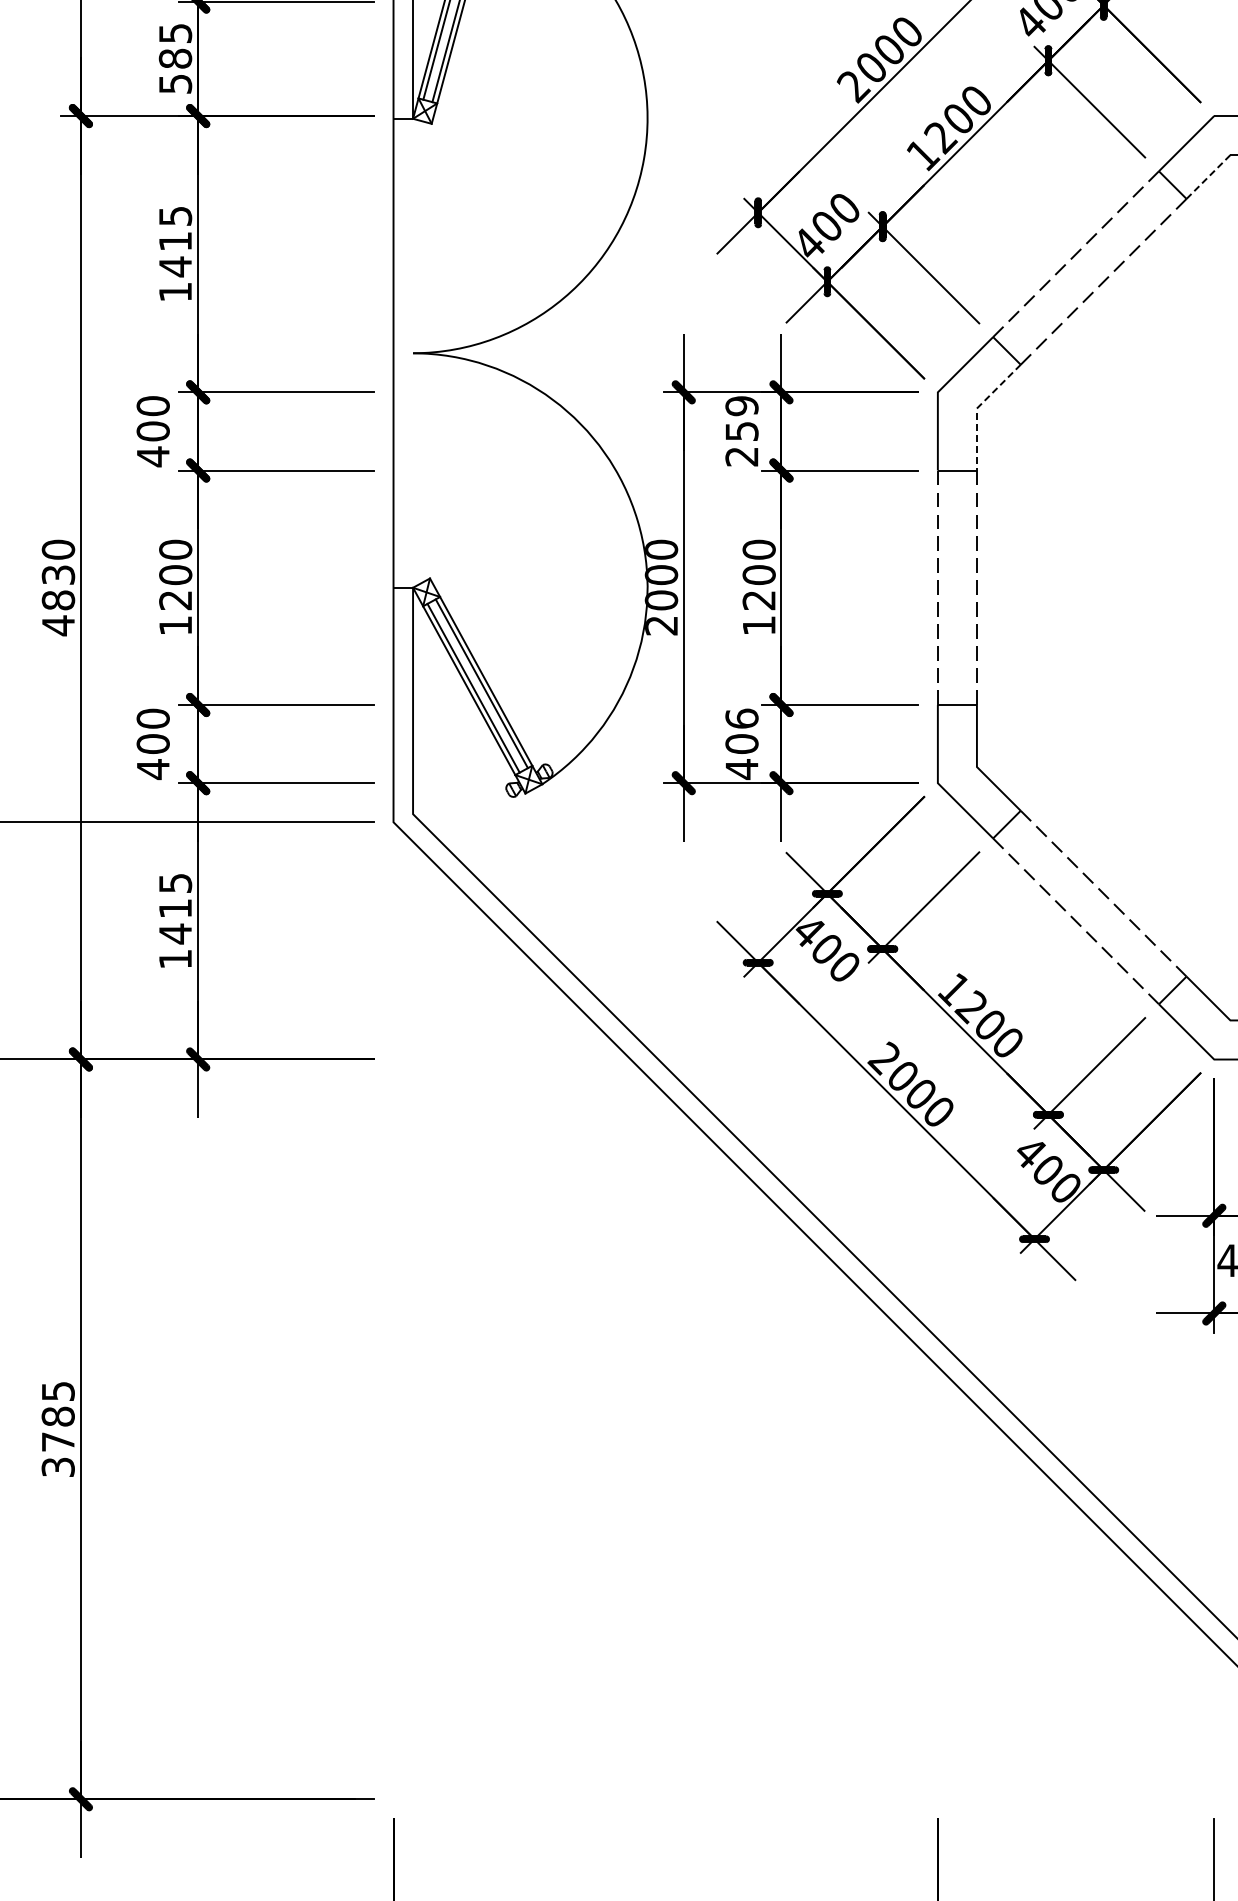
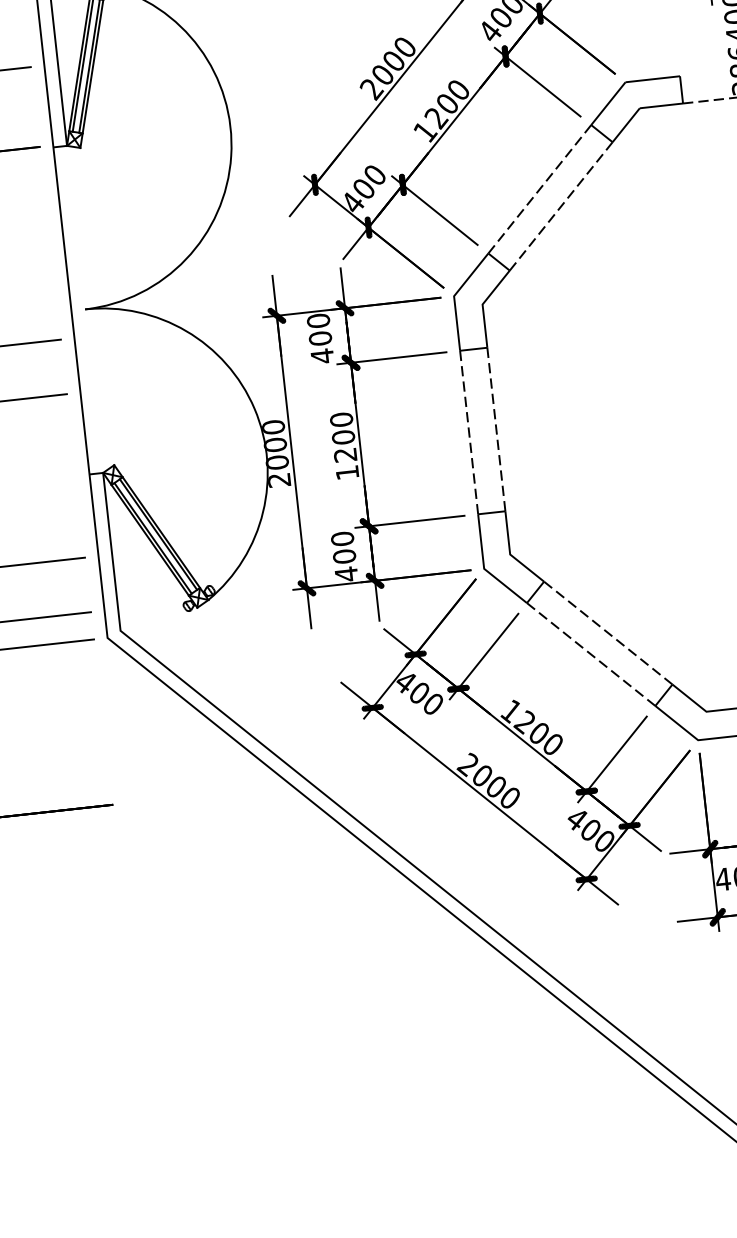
line: (1208, 177) -> (626, 125), dashed -> solid
line: (976, 408) -> (482, 304), dashed -> solid
text: (741, 431) -> (320, 338), 259 -> 400
text: (741, 718) -> (342, 538), 406 -> 400

